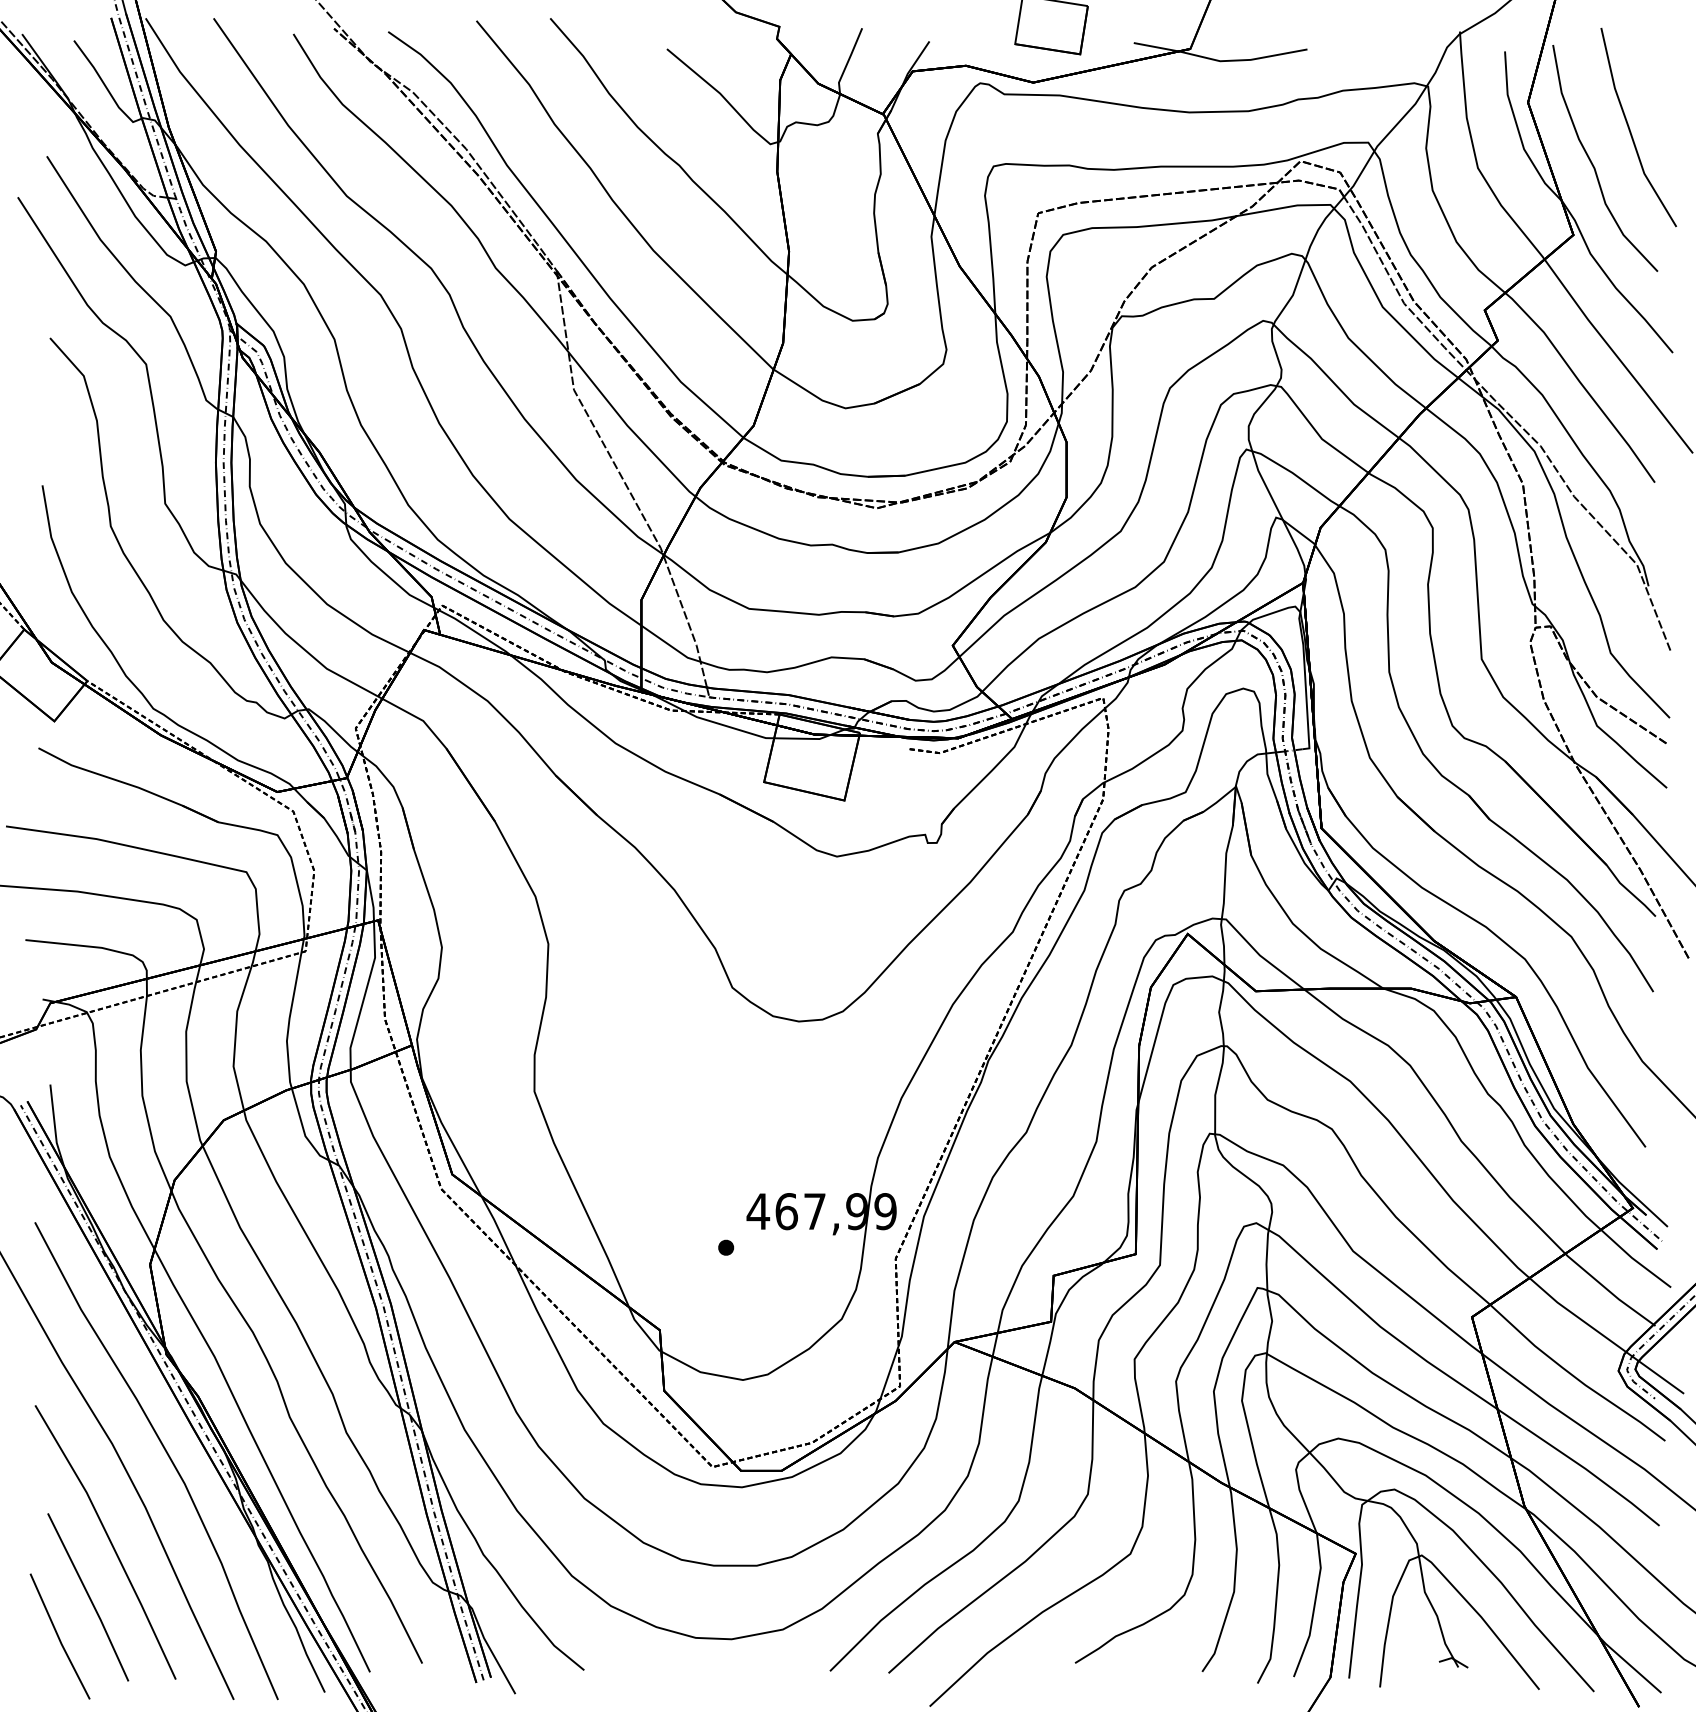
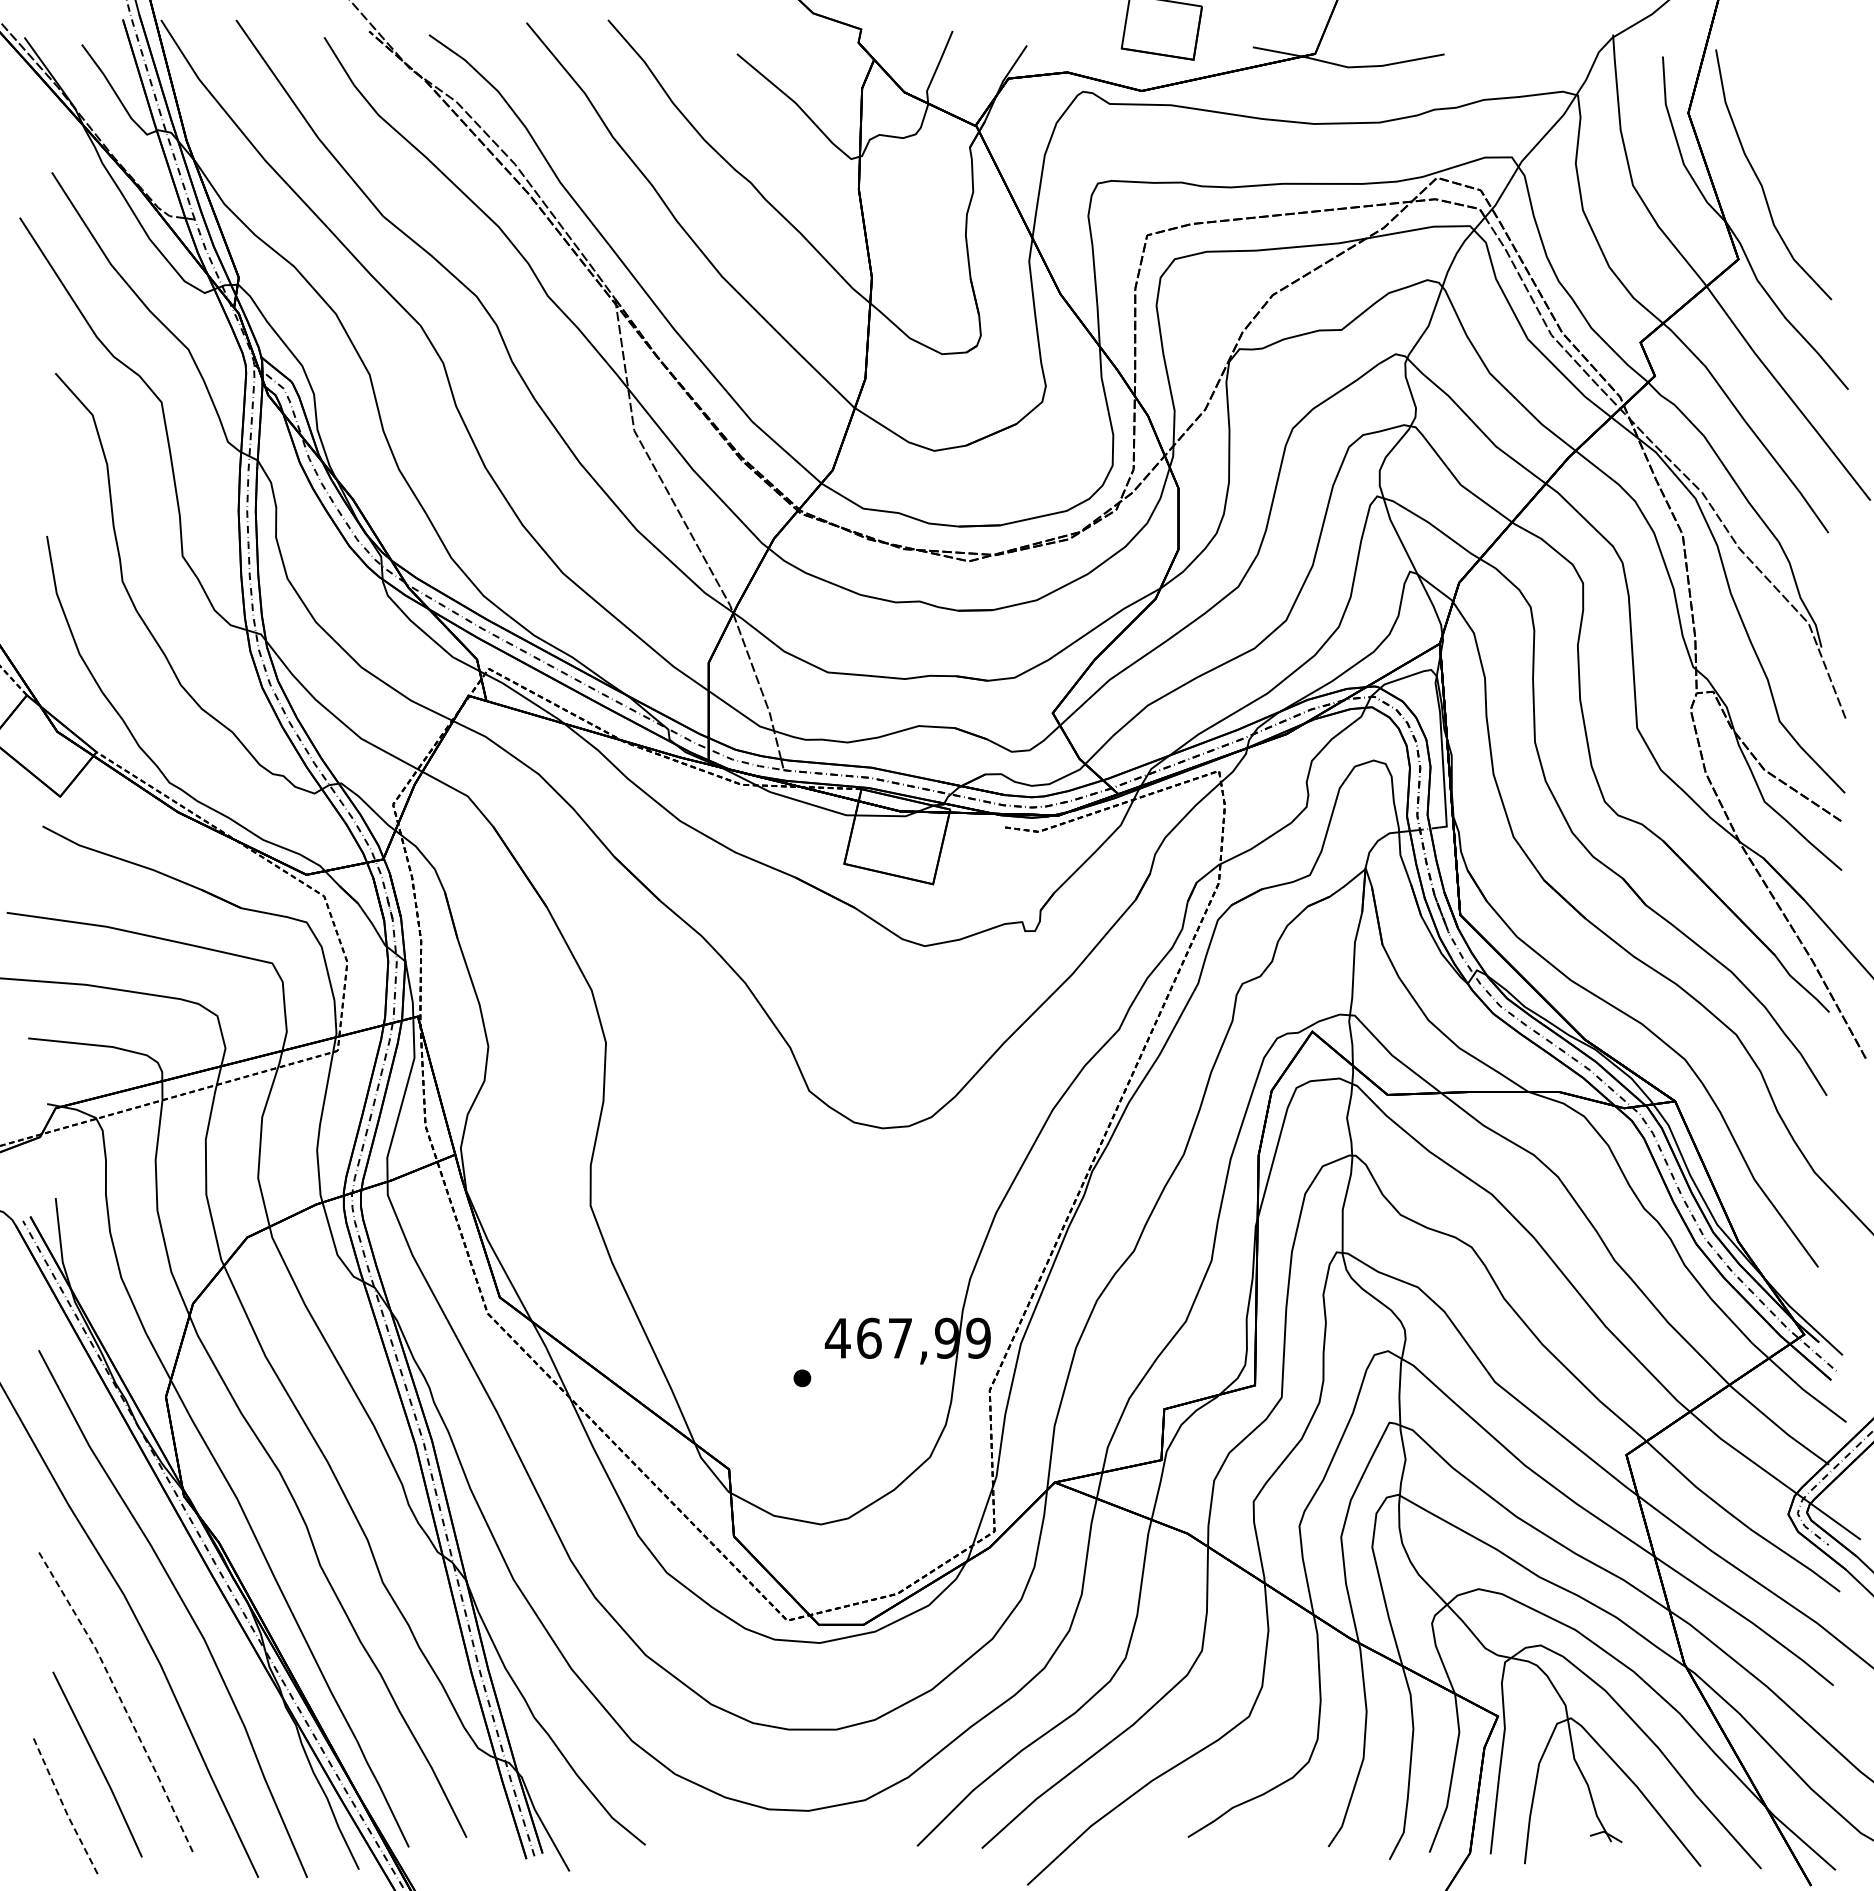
line: (1630, 129) -> (1801, 142), removed
line: (109, 1540) -> (121, 1701), solid -> dashed
line: (58, 1638) -> (64, 1809), solid -> dashed

